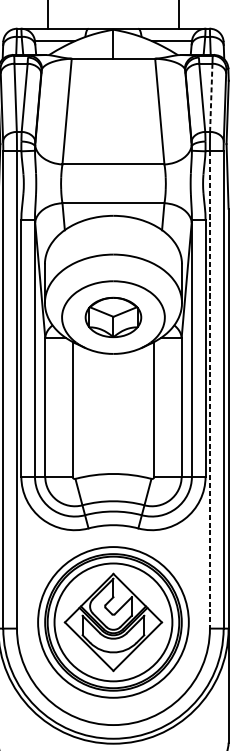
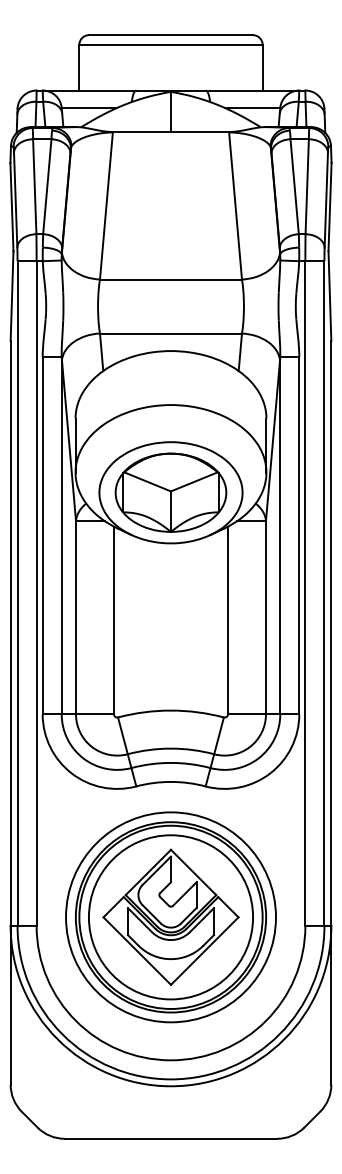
line: (211, 97) -> (307, 186), dashed -> solid
part: (113, 317) -> (170, 492), size x1.43
line: (210, 390) -> (305, 594), dashed -> solid

